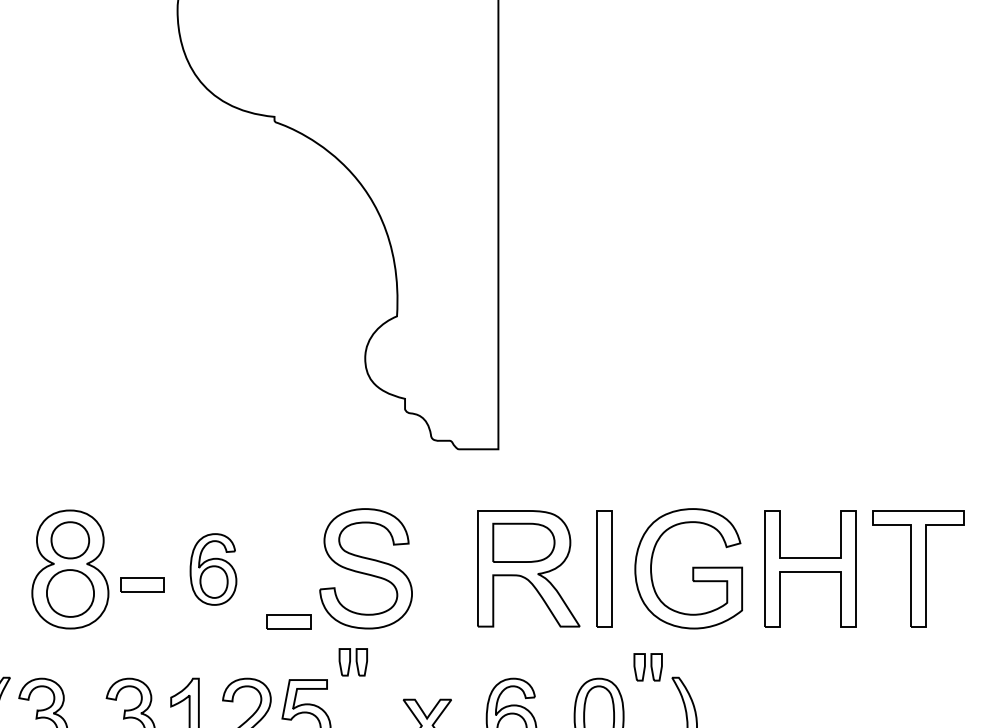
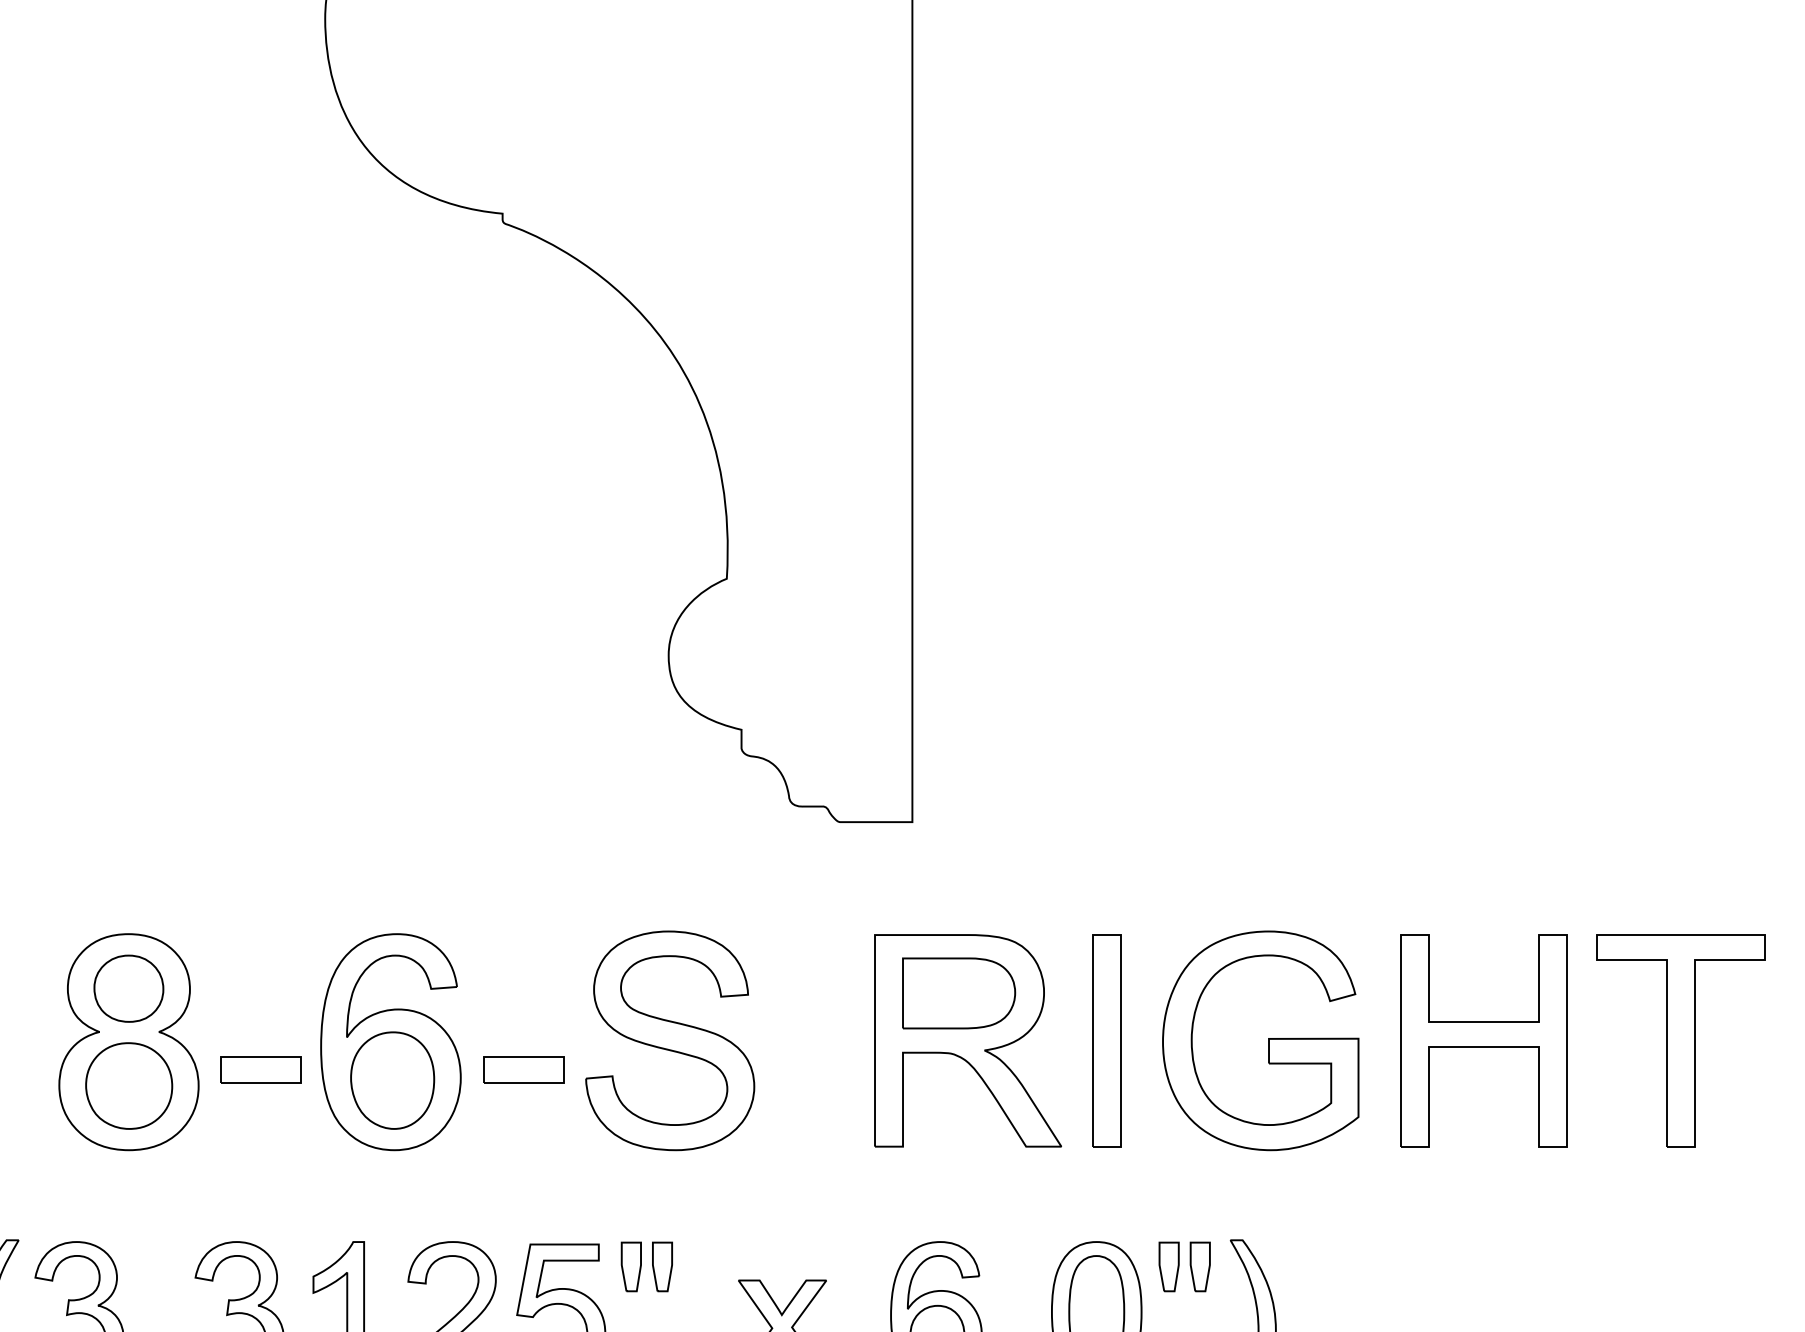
part: (213, 569) -> (390, 1042), size x1.67
part: (288, 621) -> (522, 1069), moved
part: (352, 662) -> (645, 1267), moved
part: (647, 667) -> (1183, 1267), moved

